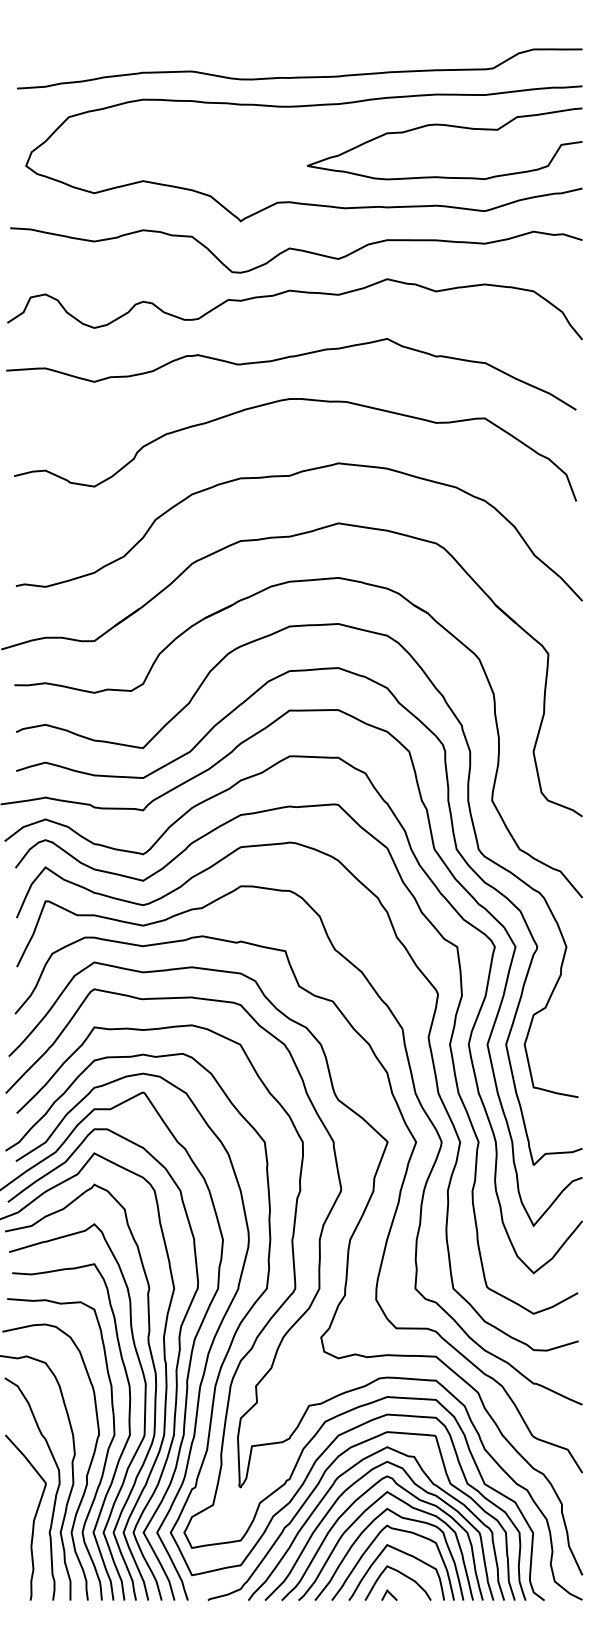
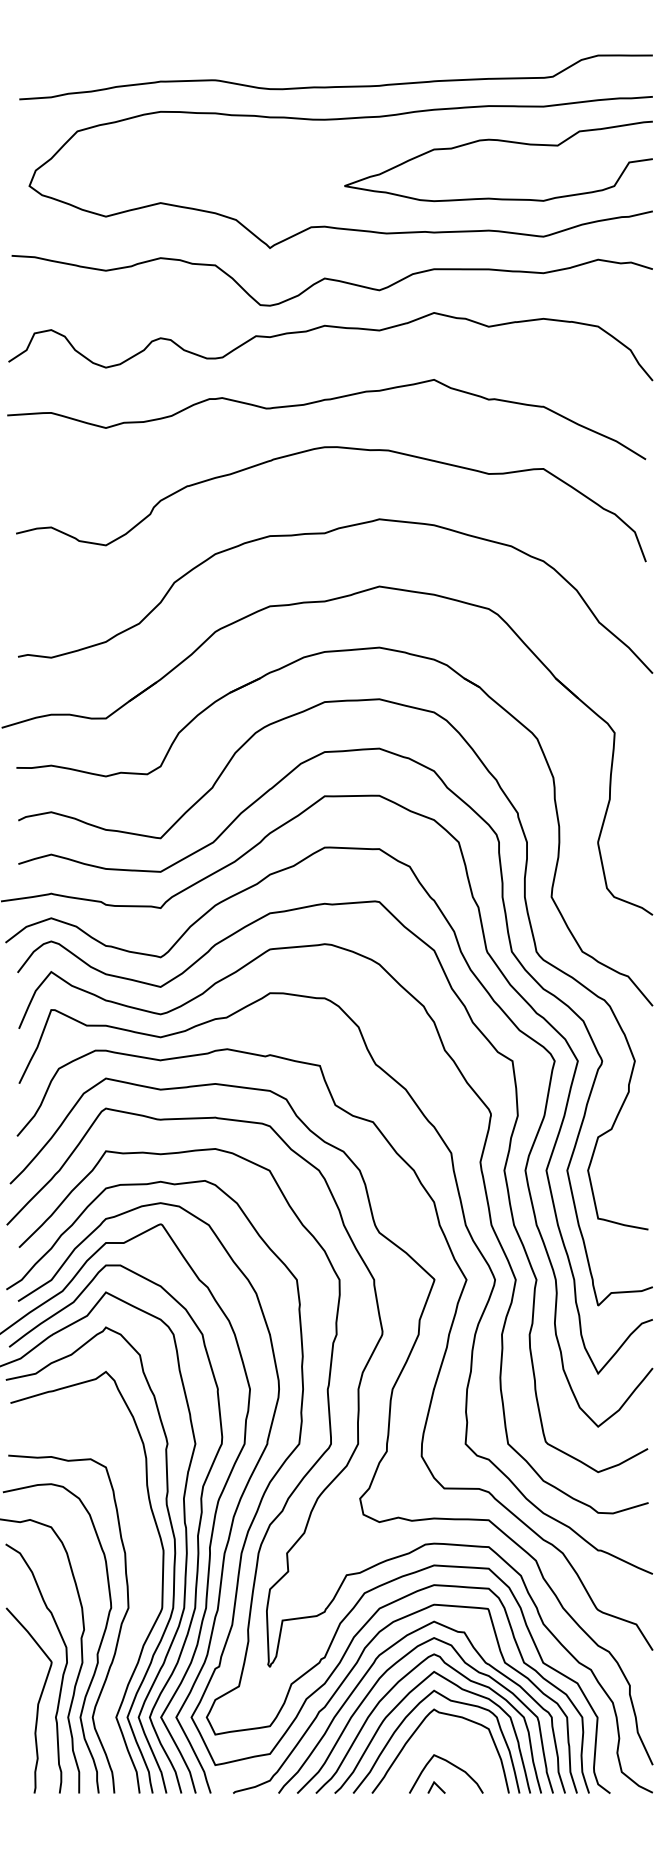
curve: (121, 1451) -> (136, 1626), removed
curve: (402, 1553) -> (451, 1740), removed

